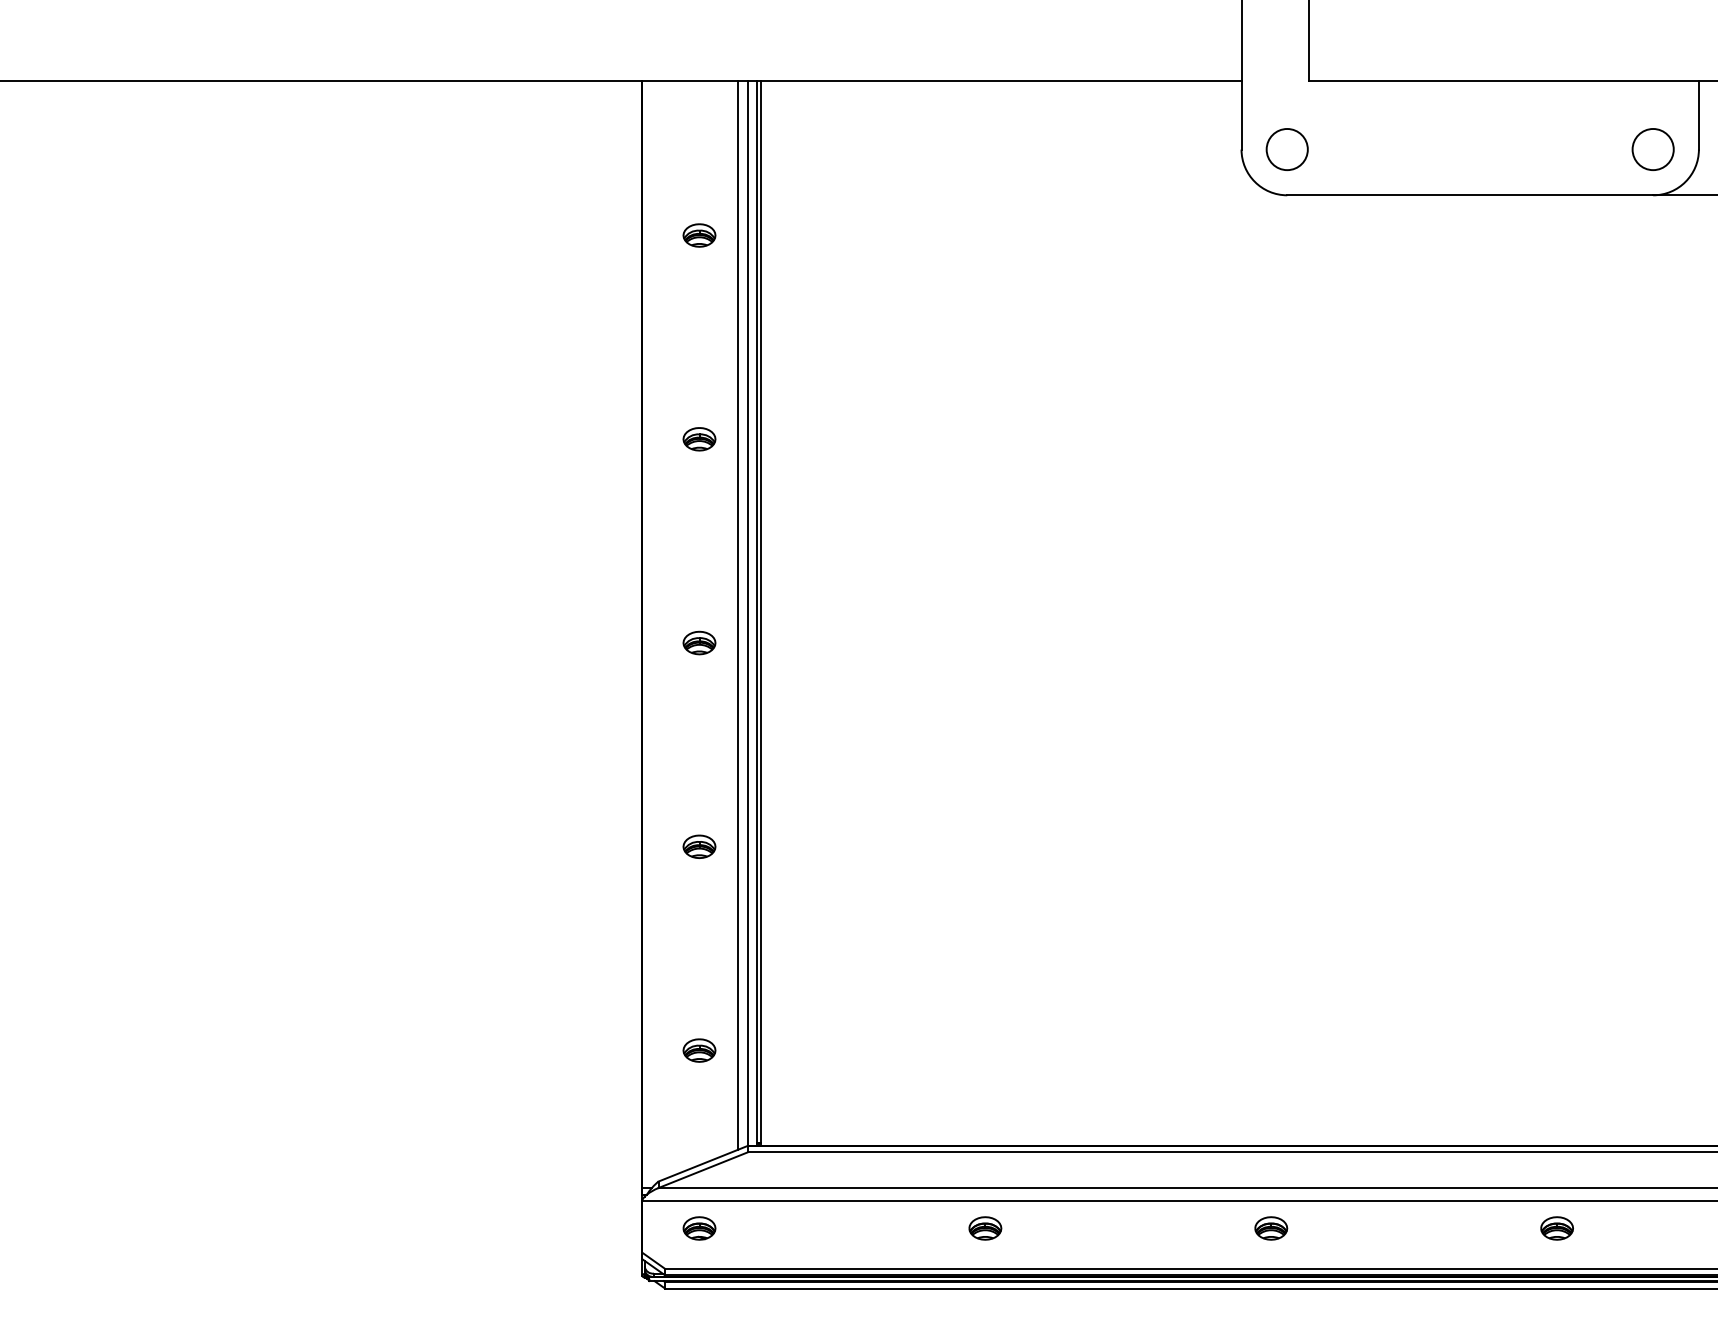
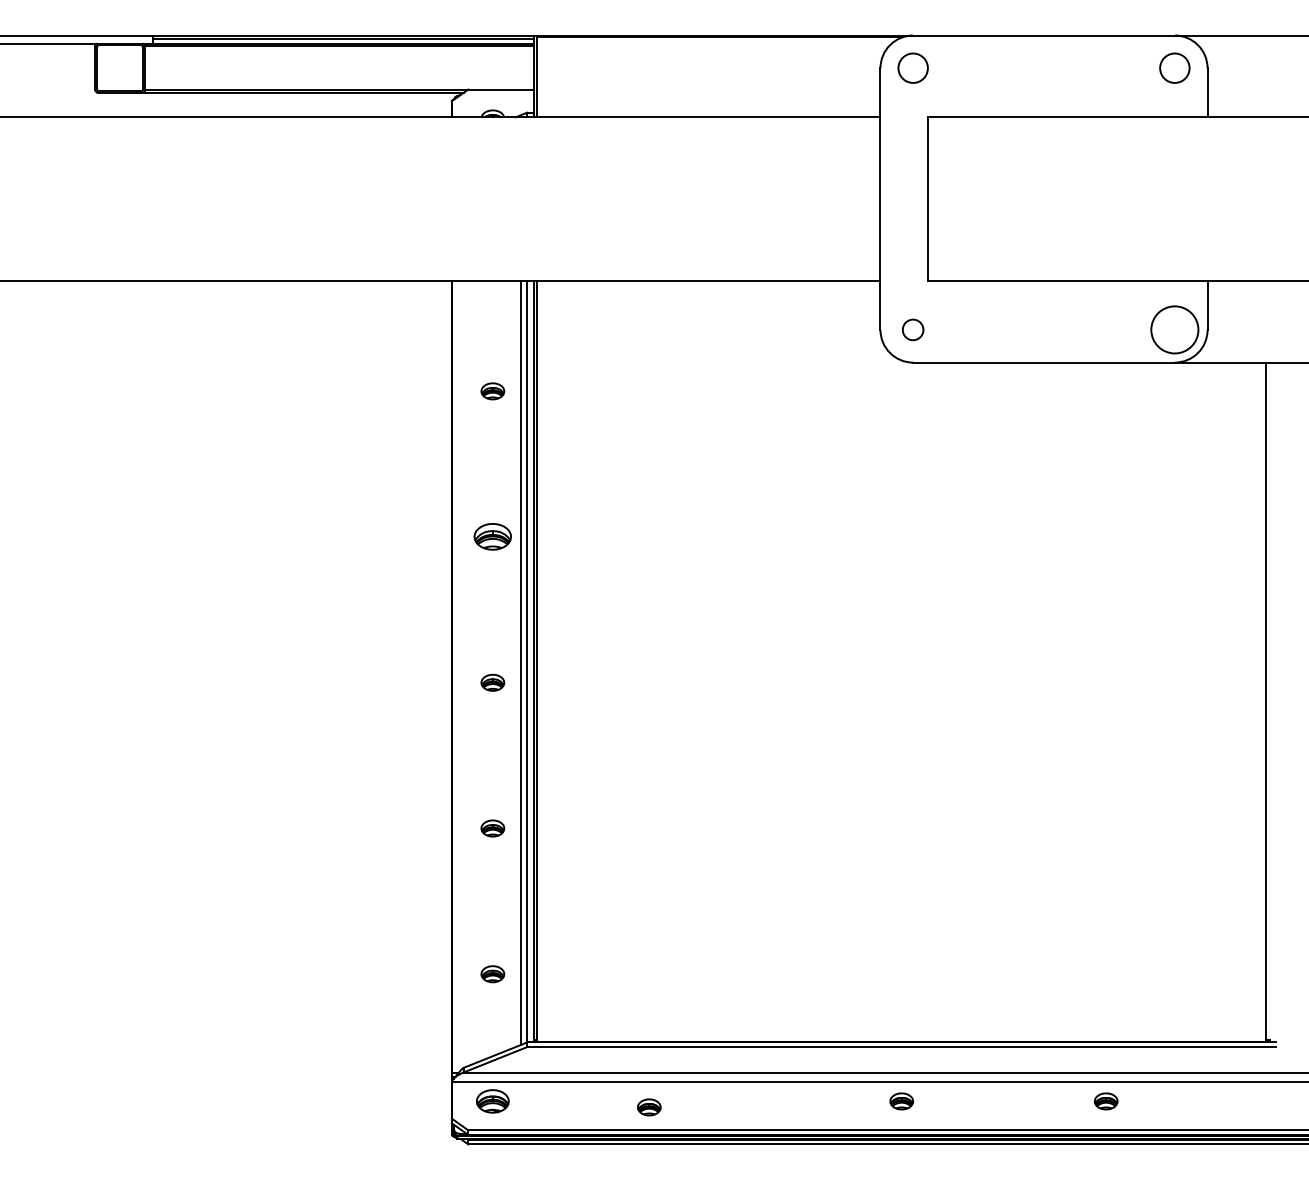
circle: (1286, 148) -> (912, 329), size x0.7
circle: (1652, 148) -> (1174, 329), size x1.6
part: (698, 439) -> (492, 537), size x1.6
part: (698, 1228) -> (492, 1101), size x1.4
part: (985, 1228) -> (649, 1107), moved

